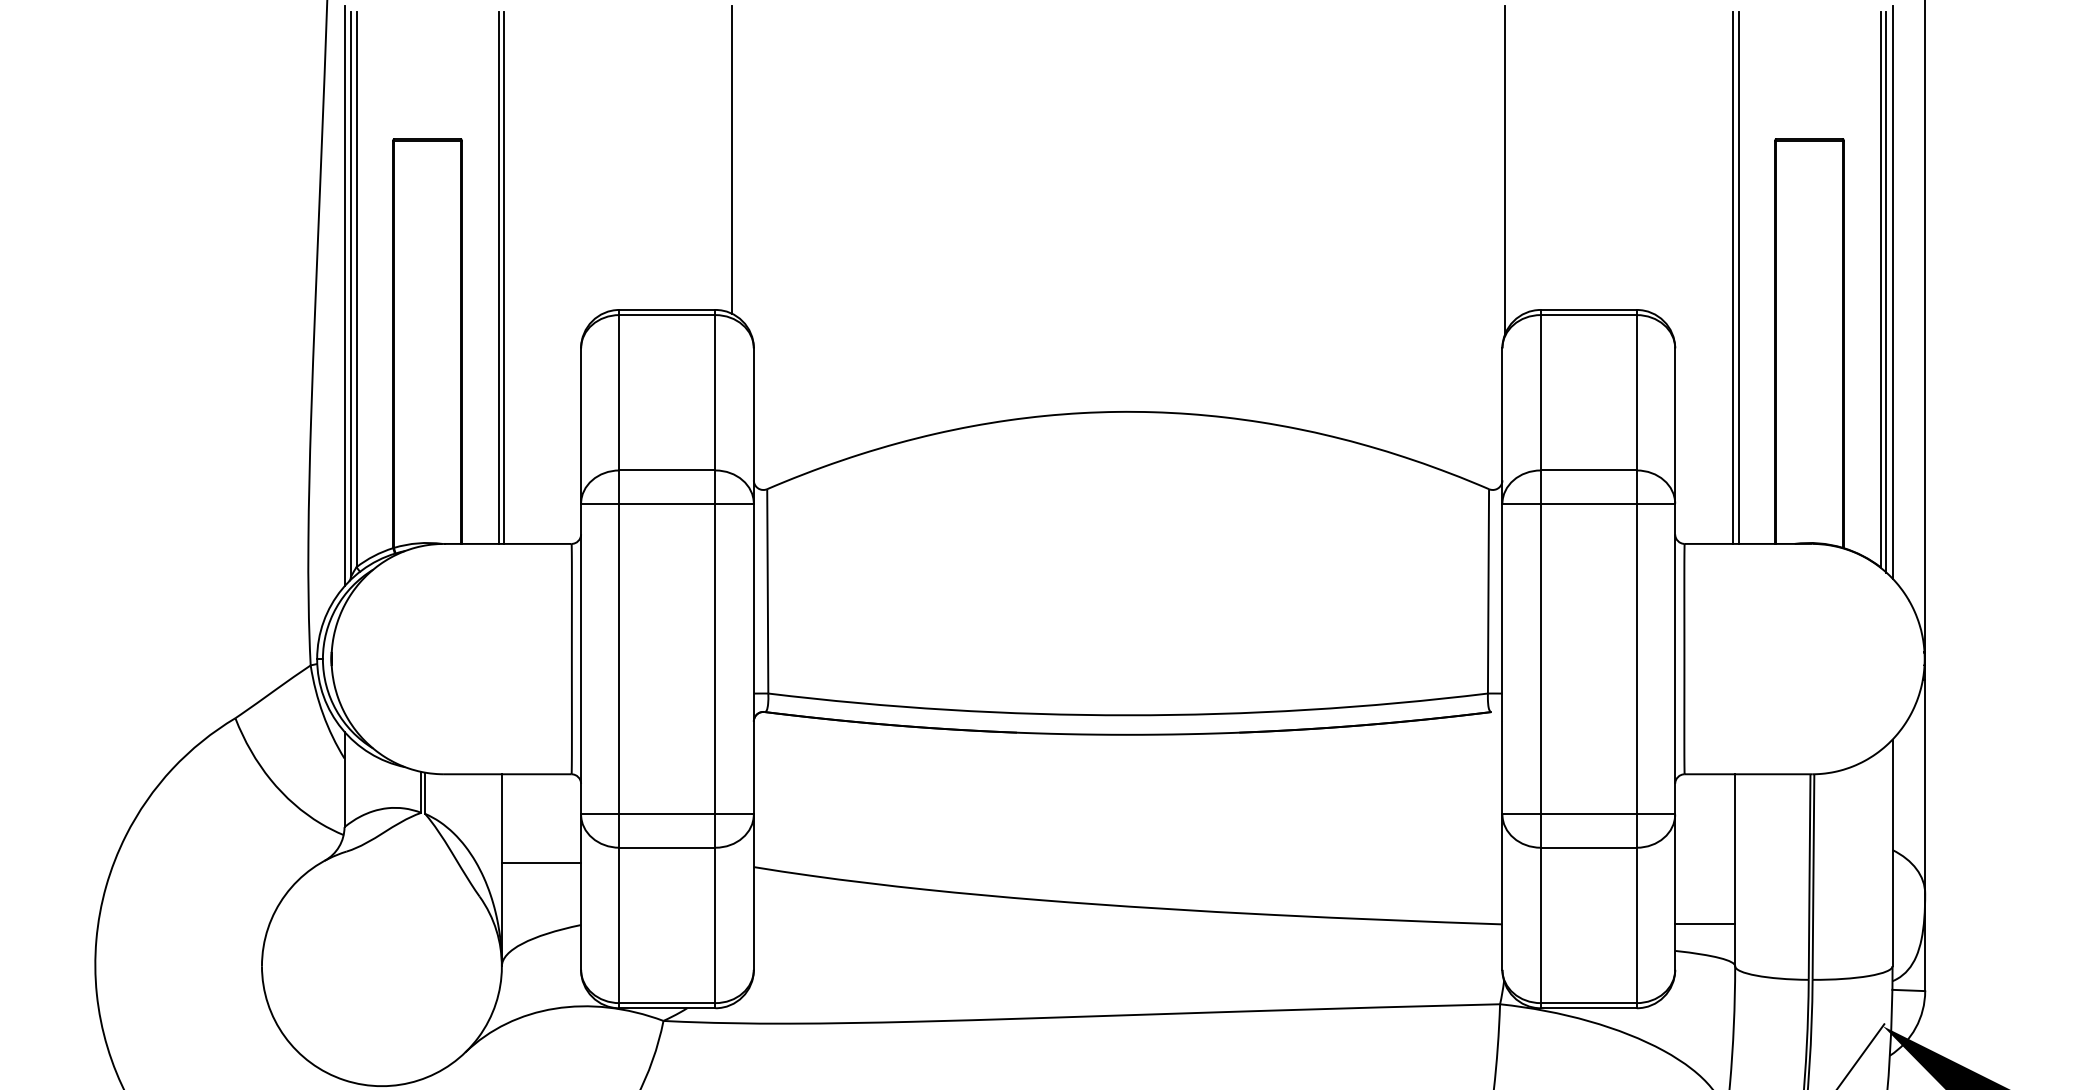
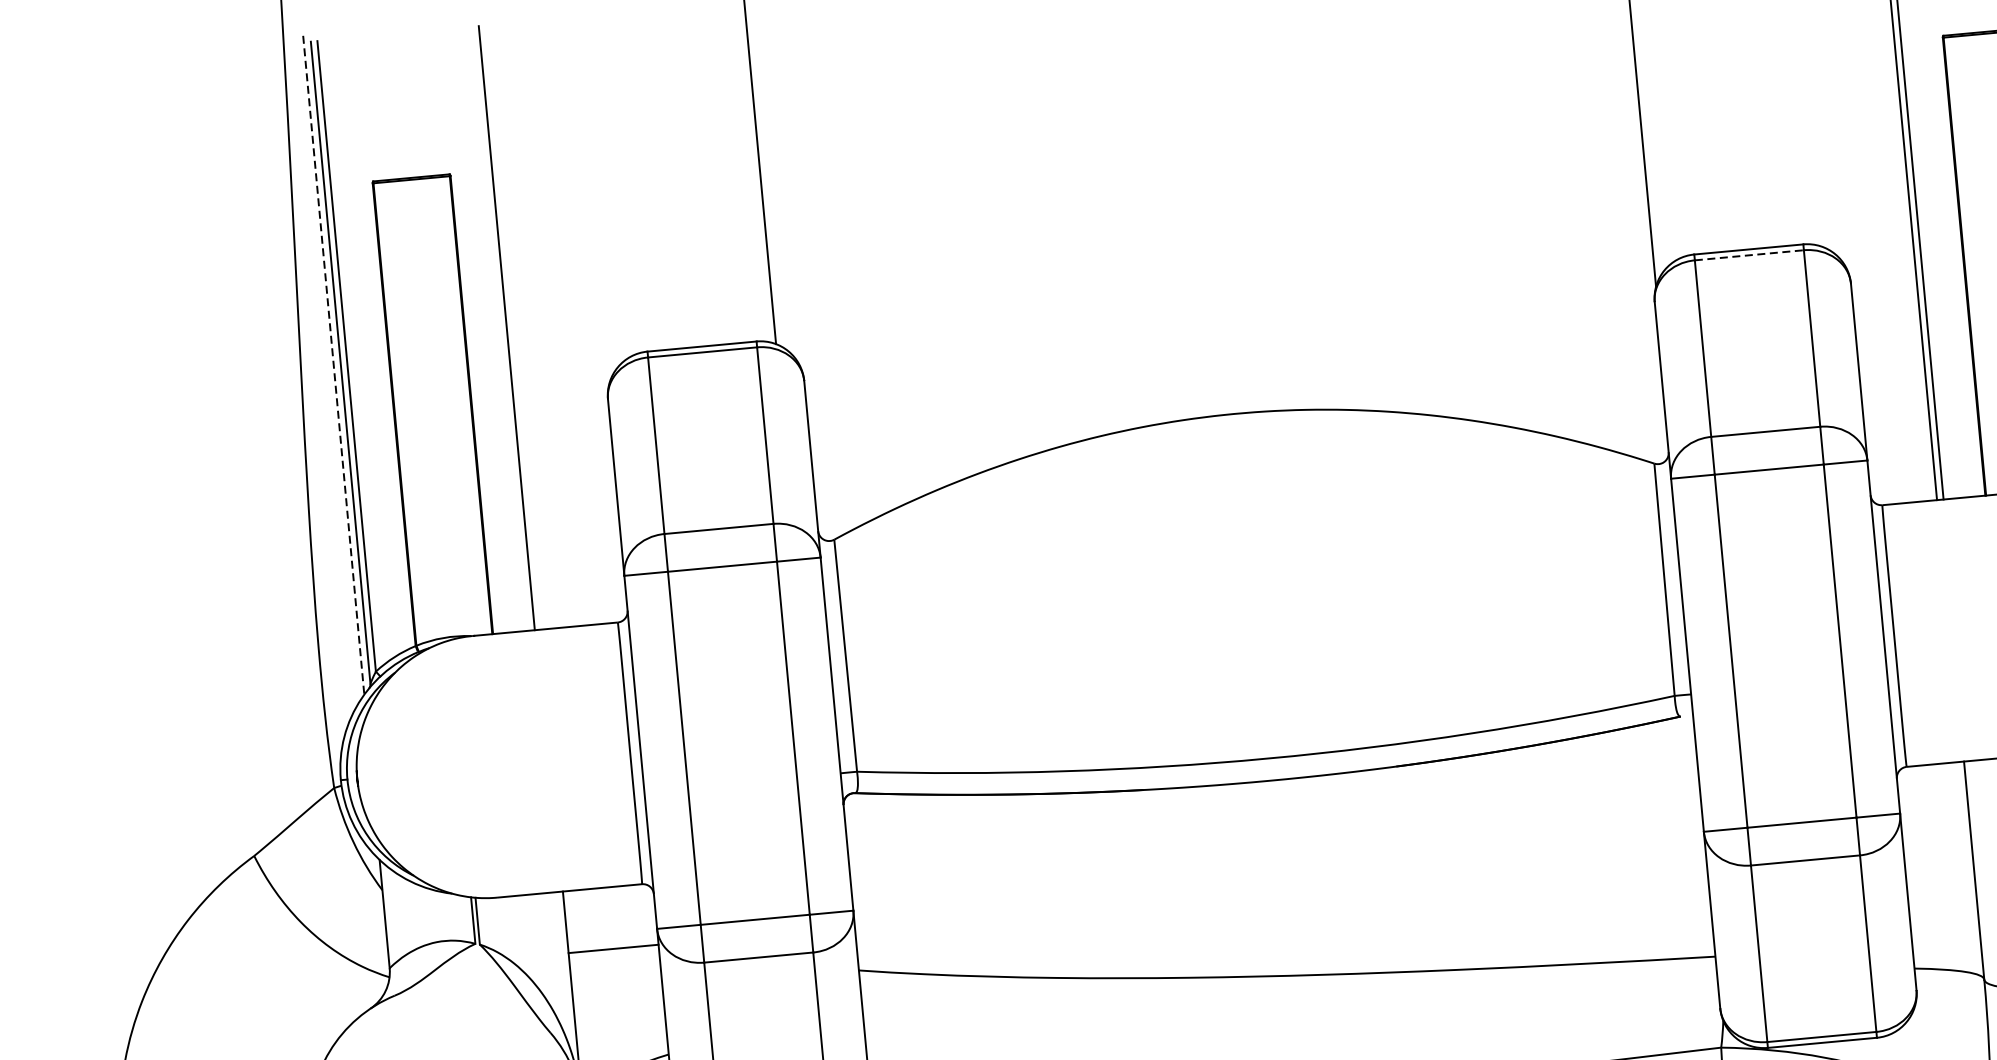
line: (504, 277) -> (513, 326), removed
line: (344, 296) -> (333, 365), solid -> dashed
line: (1588, 315) -> (1749, 255), solid -> dashed
line: (541, 863) -> (613, 948), moved
line: (1705, 924) -> (1946, 935), removed

